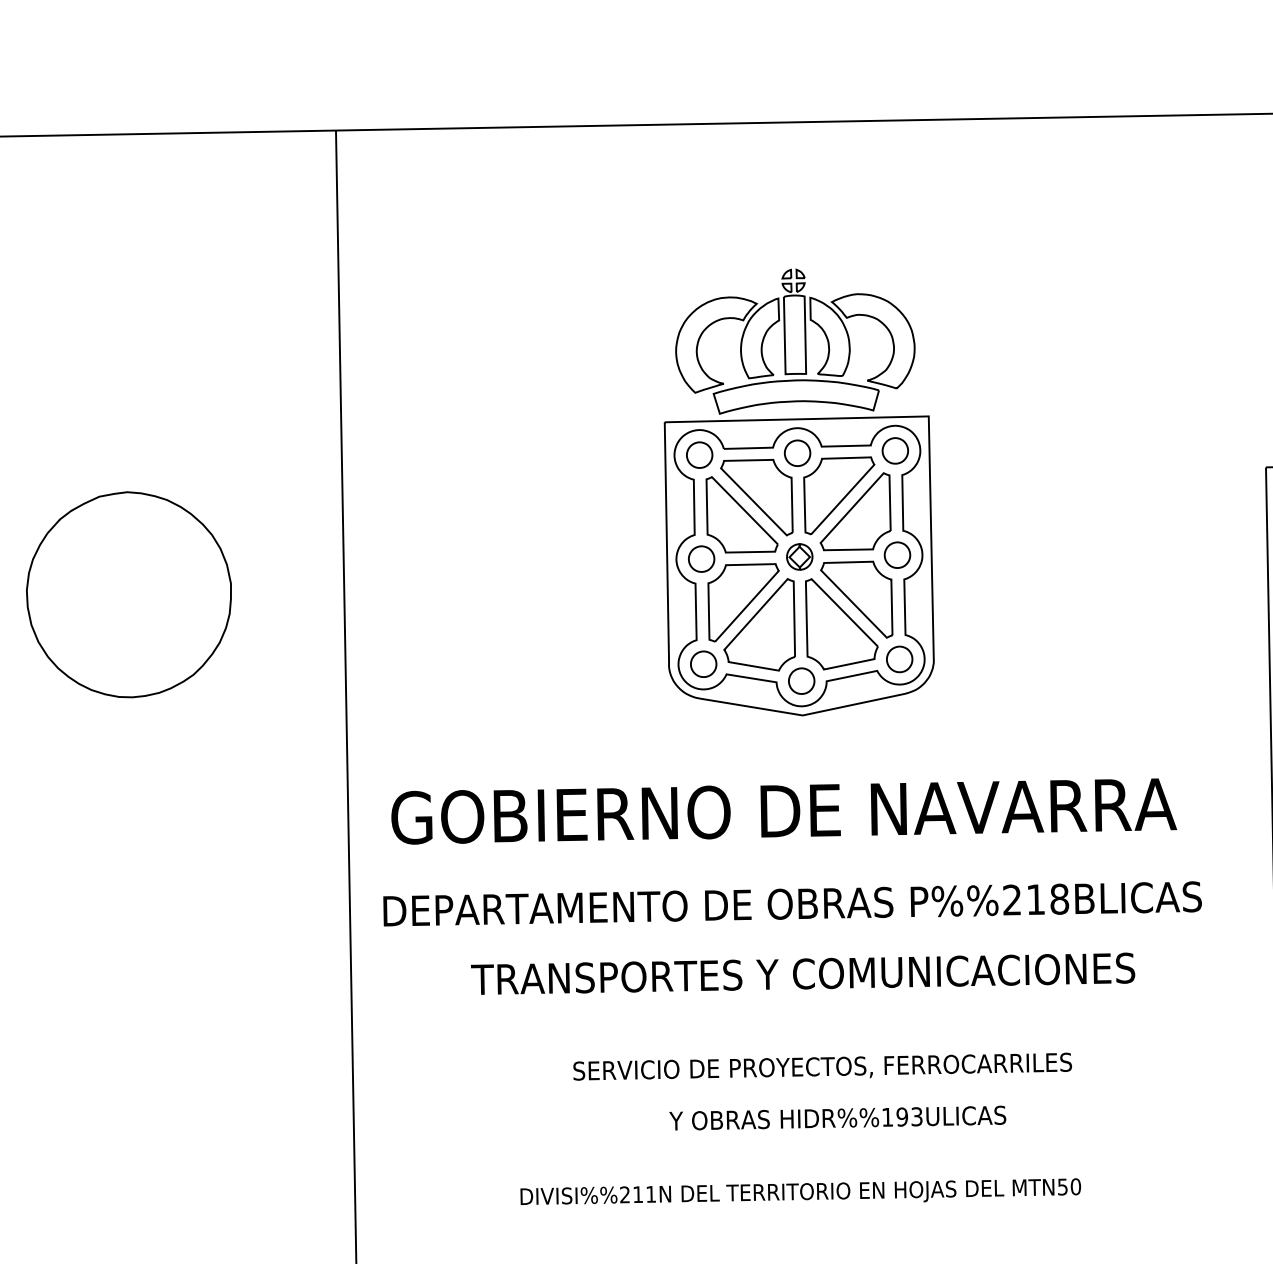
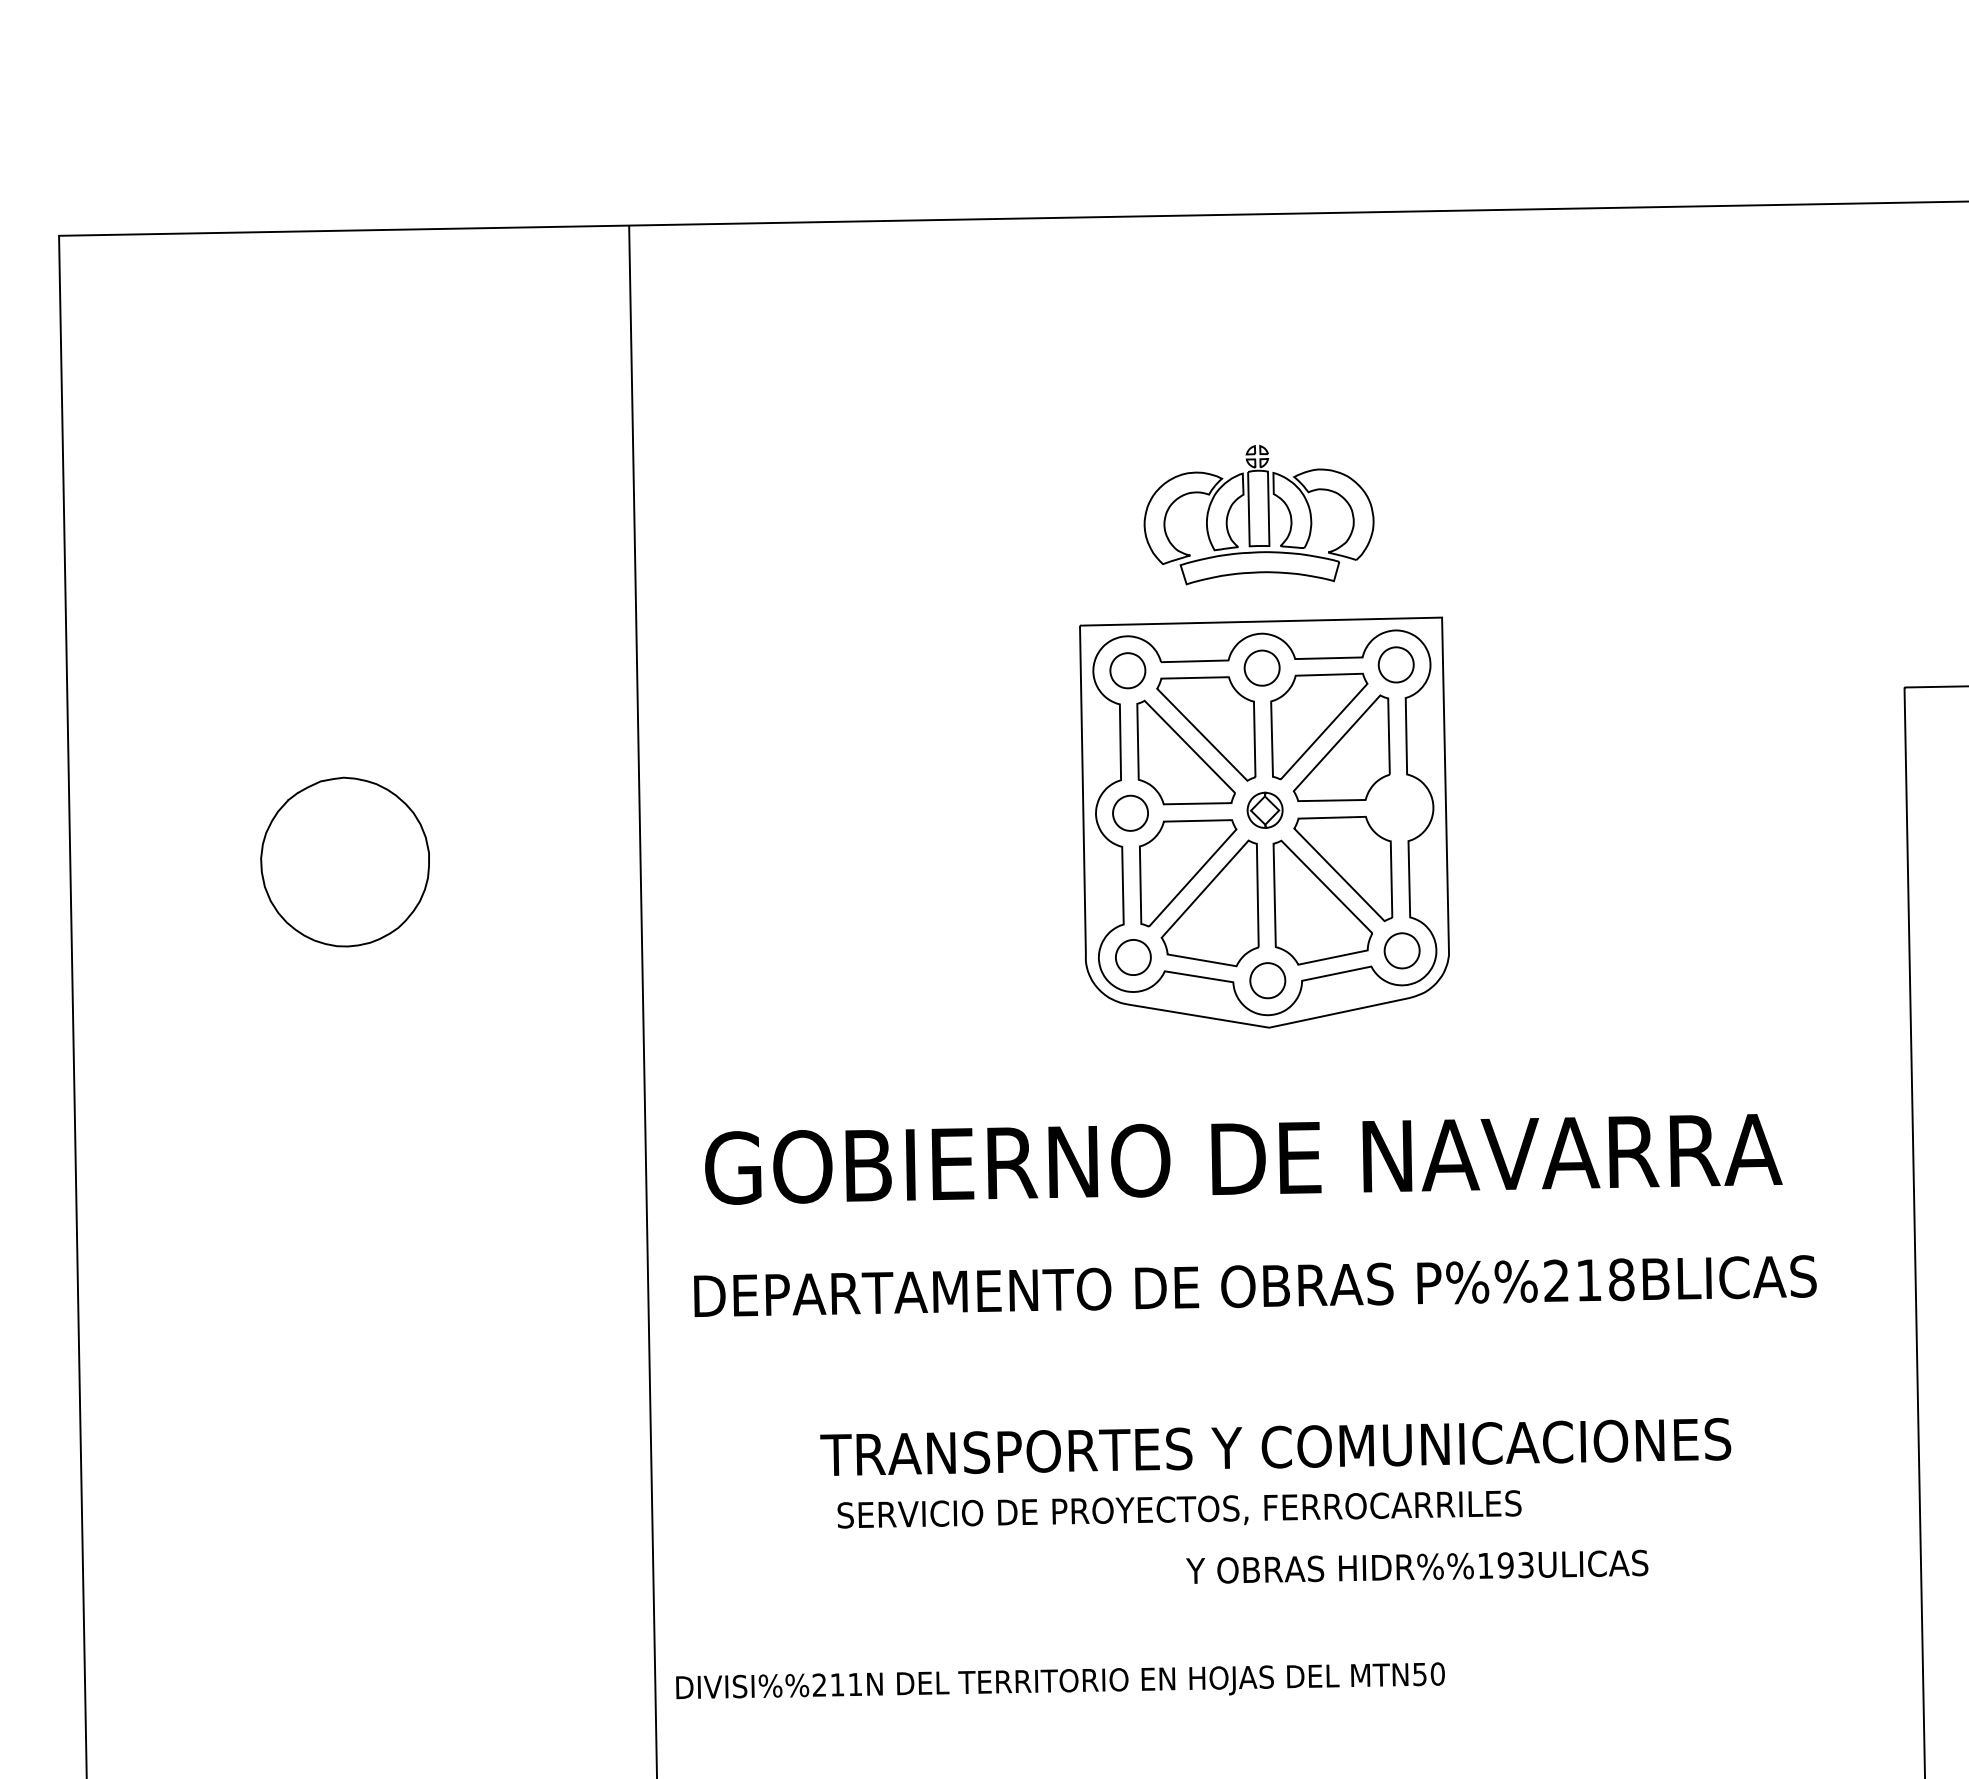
part: (794, 341) -> (1258, 514), size x0.7
part: (897, 554) -> (1398, 807), removed
part: (128, 594) -> (344, 861), size x0.6
text: (802, 973) -> (1275, 1446), moved
text: (822, 1066) -> (1179, 1509), moved
text: (837, 1117) -> (1417, 1566), moved
text: (800, 1191) -> (1060, 1680), moved

